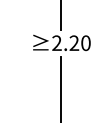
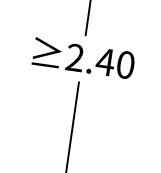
text: (74, 42) -> (105, 60), 2.20 -> 2.40

